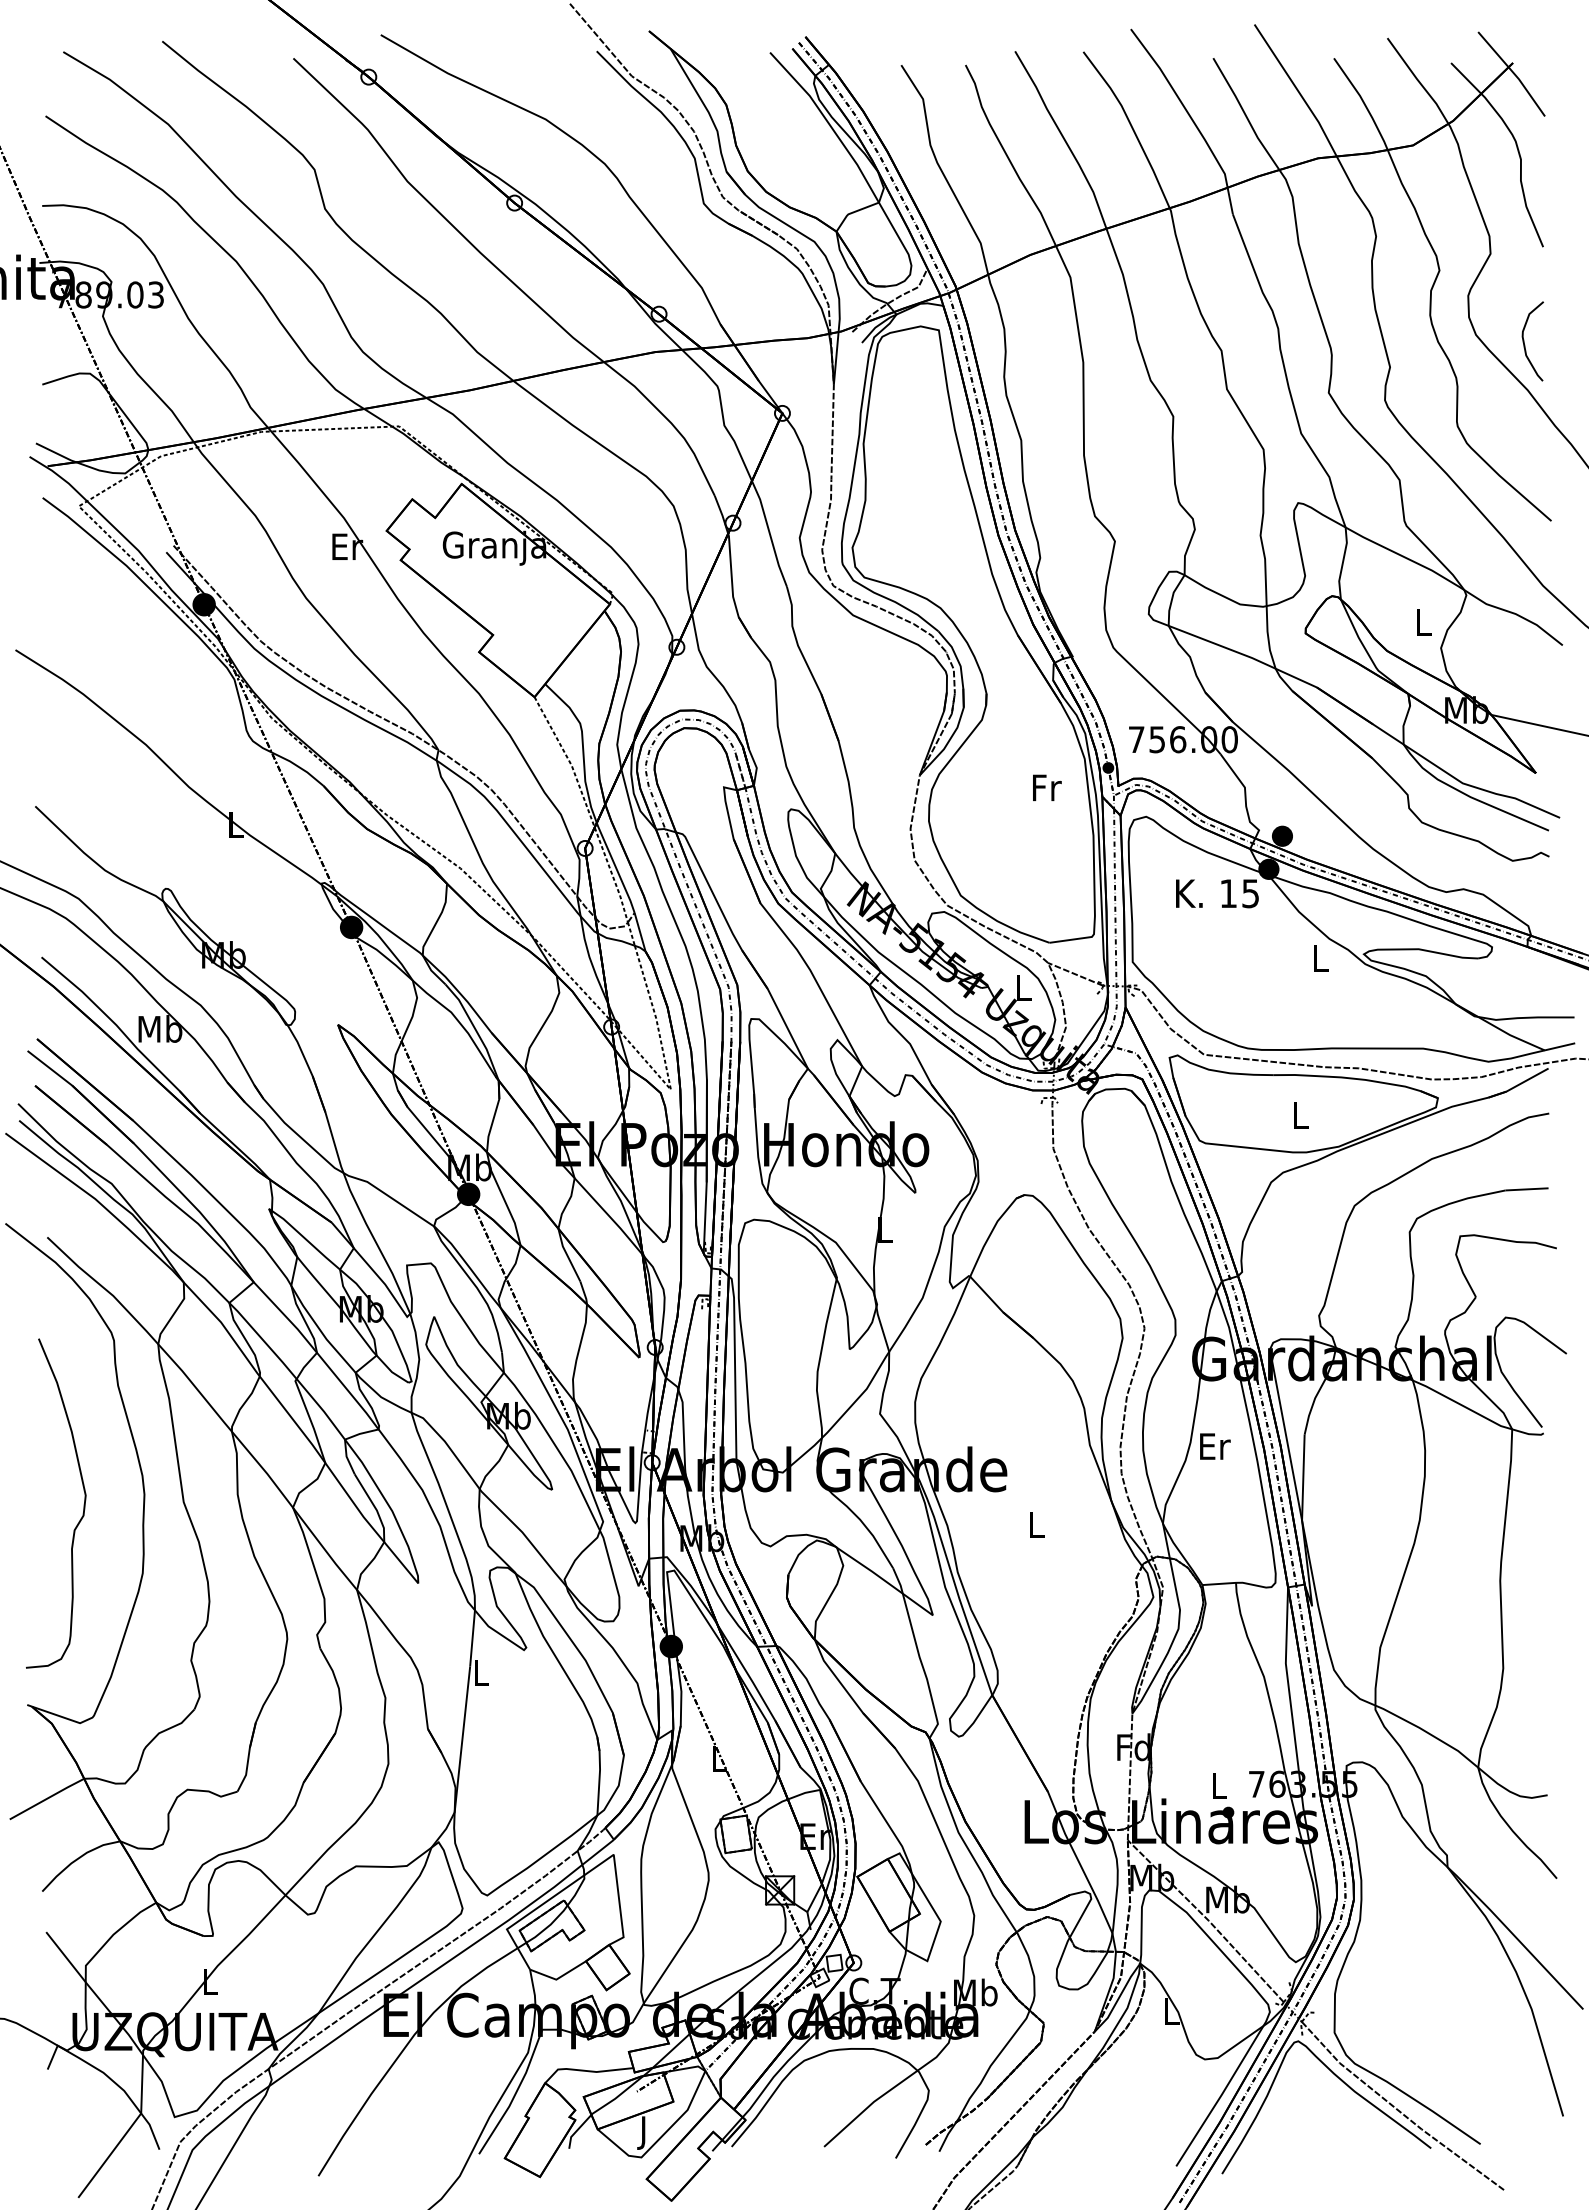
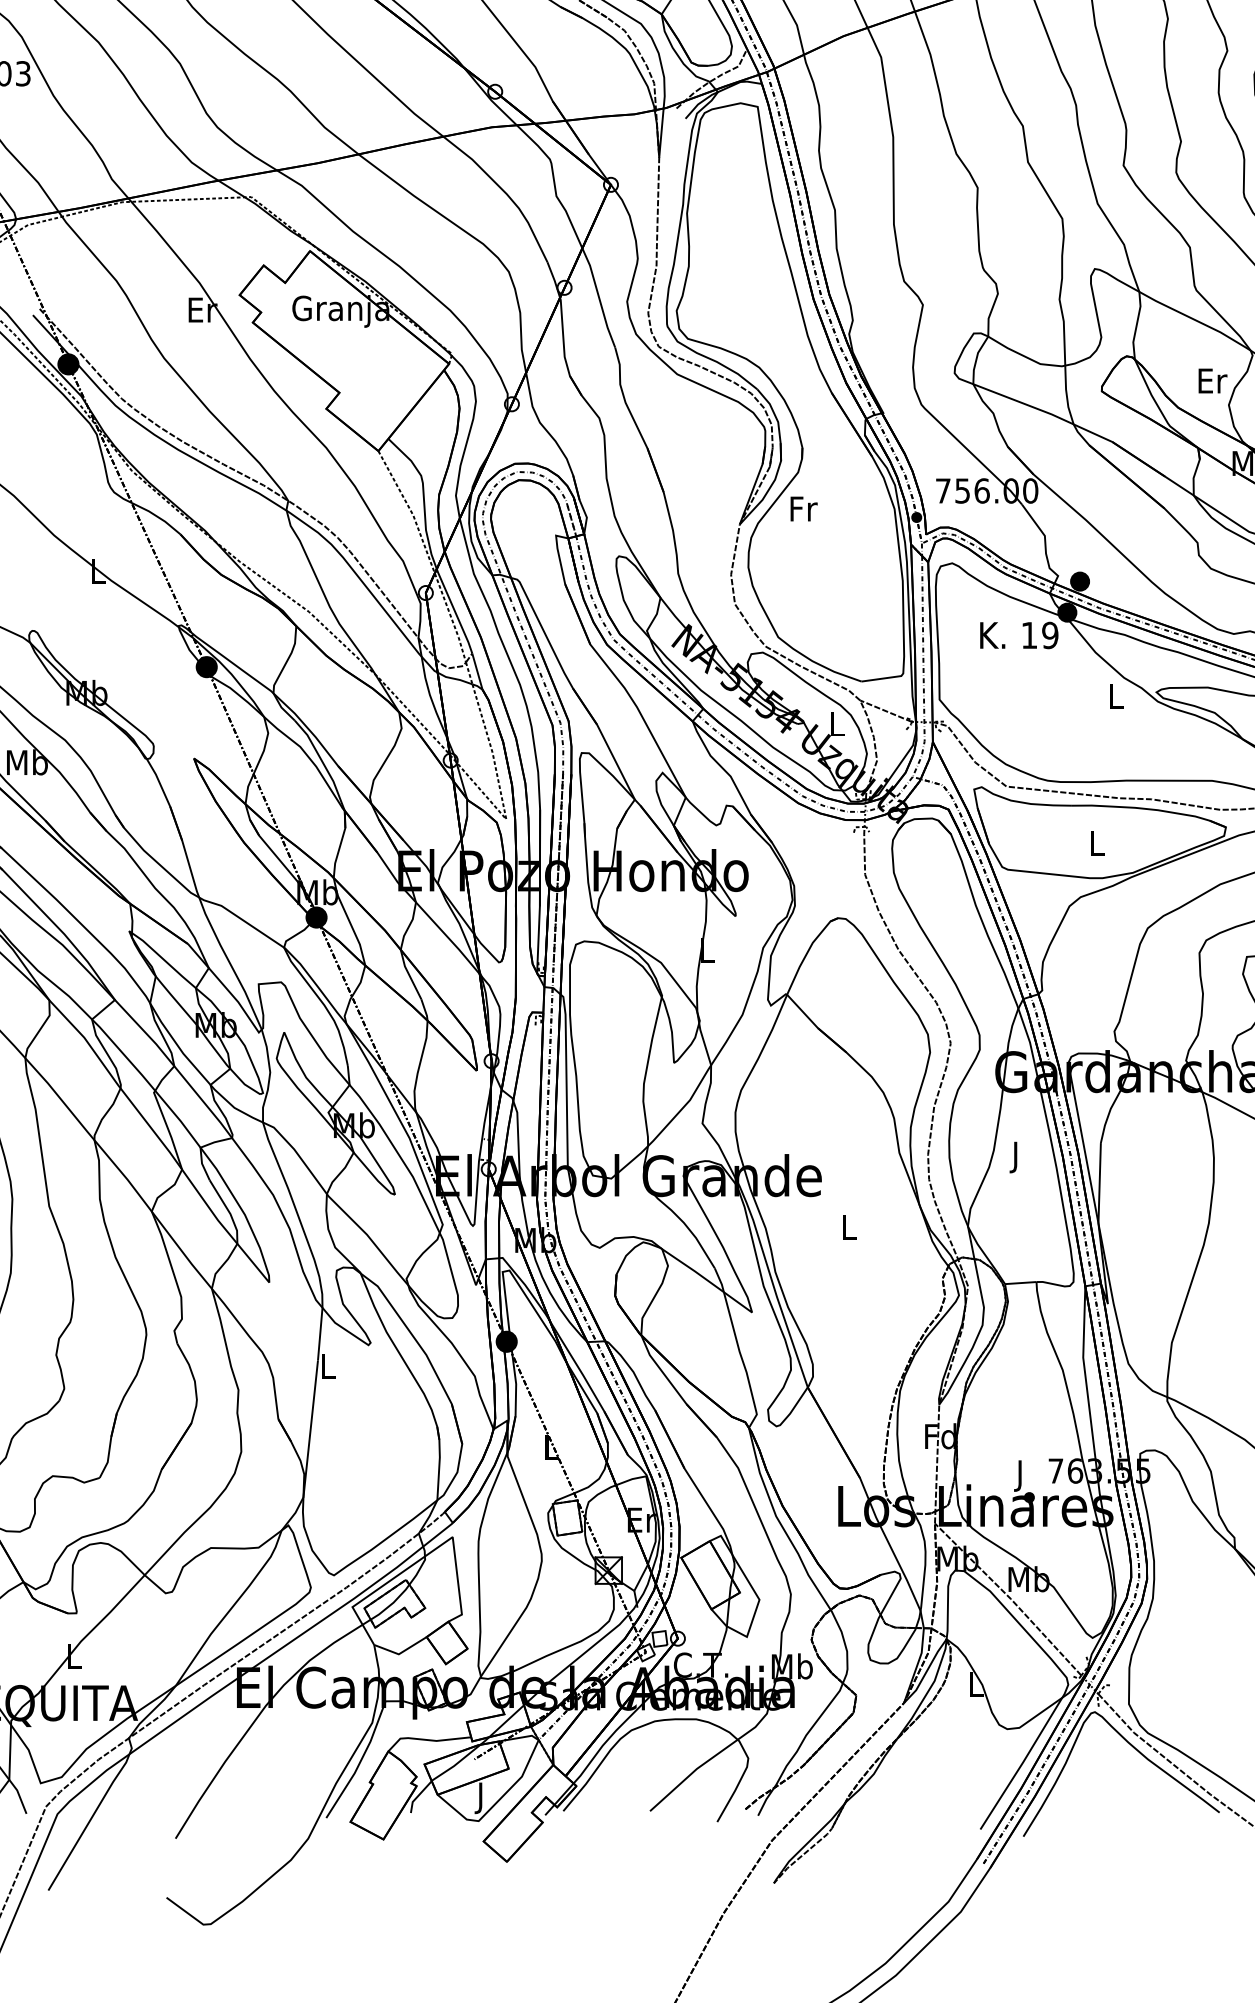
text: (1423, 622) -> (1212, 381), L -> Er
text: (1047, 787) -> (804, 508), moved
text: (1250, 893) -> (1050, 635), 15 -> 19
text: (1215, 1449) -> (1017, 1156), Er -> J
text: (1219, 1789) -> (1021, 1475), L -> J

